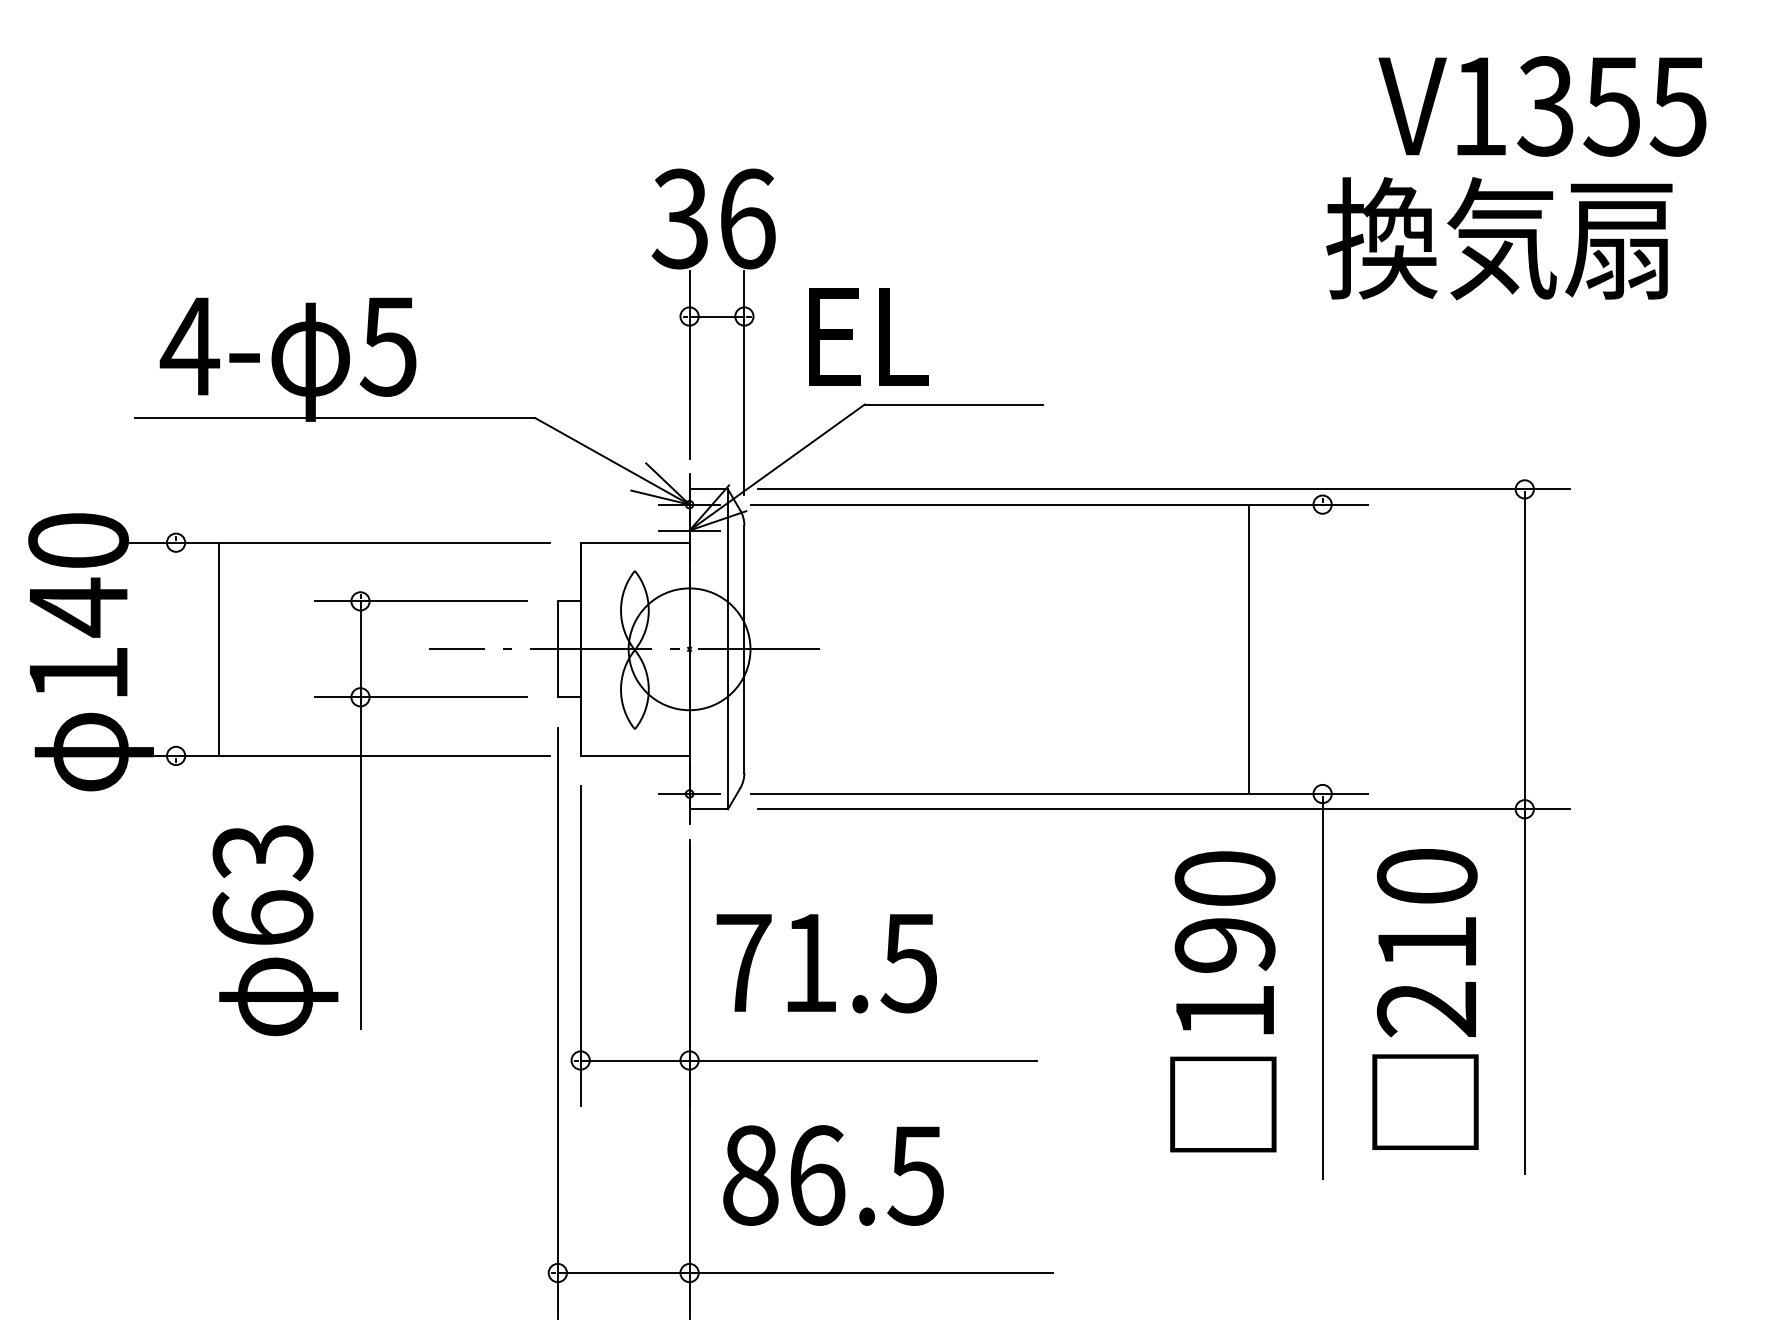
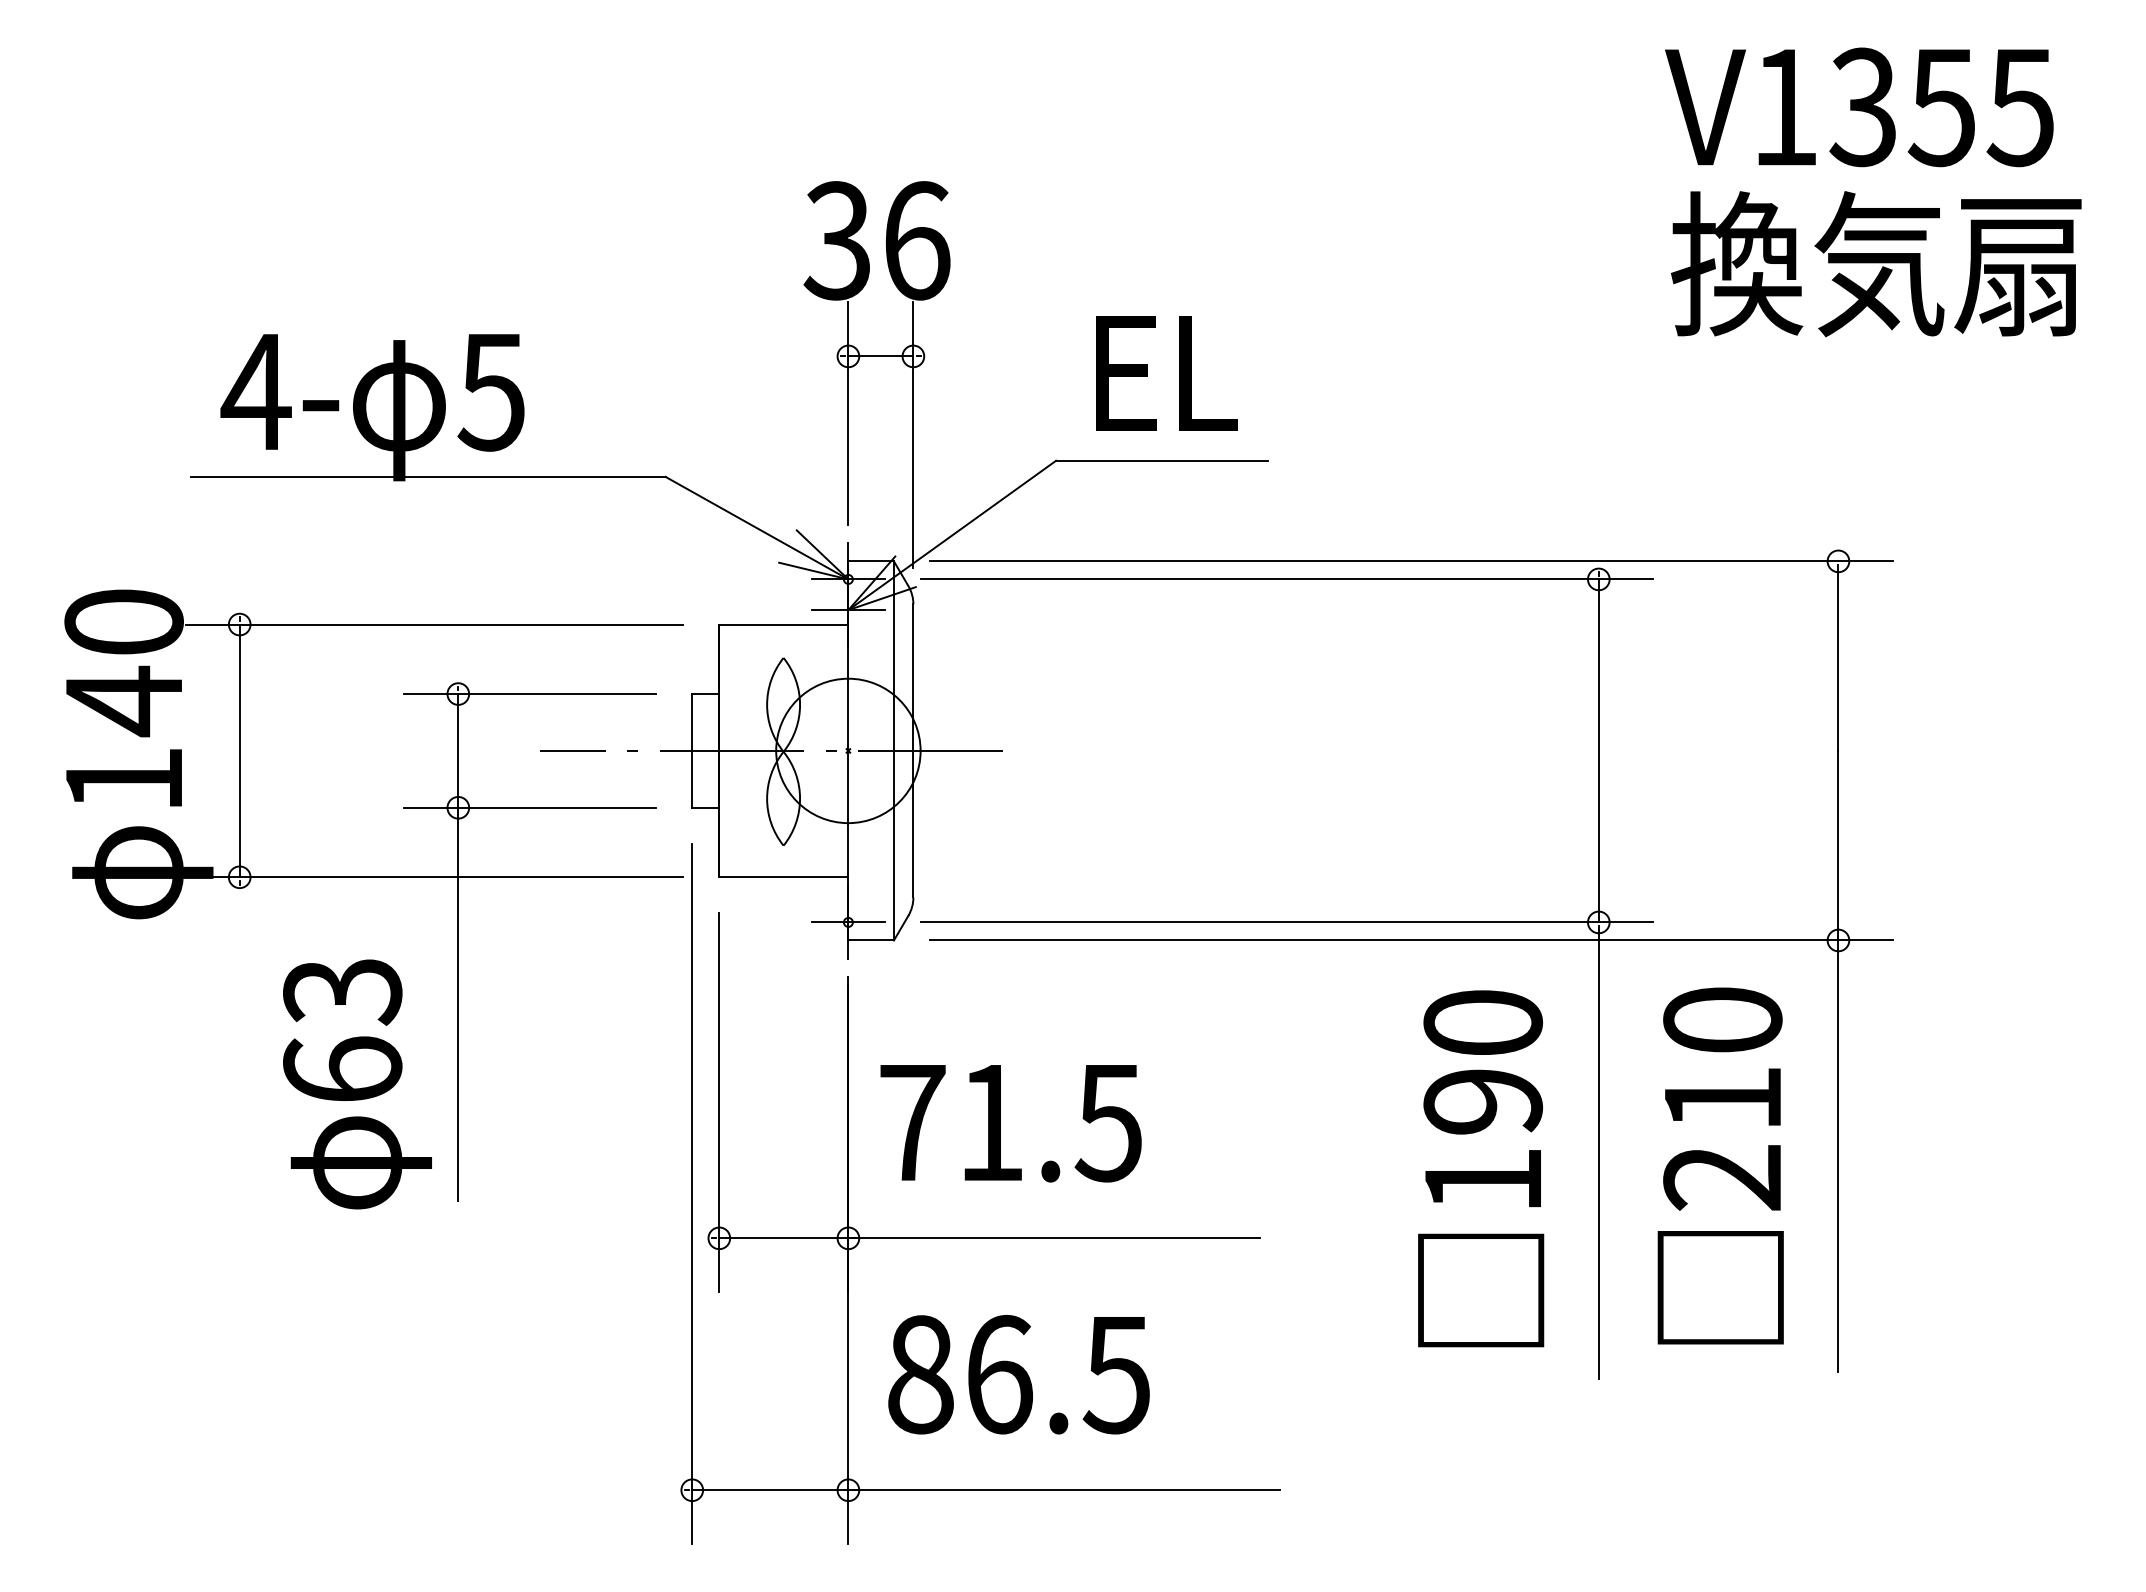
text: (1499, 238) -> (1876, 264), moved
text: (868, 336) -> (1166, 373), moved
line: (218, 648) -> (239, 750), moved
line: (1248, 648) -> (1598, 750), moved

